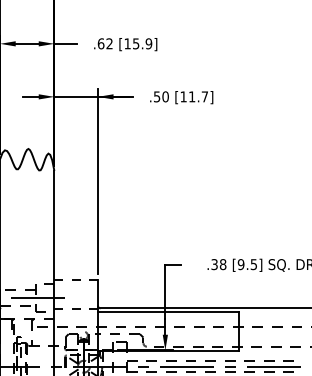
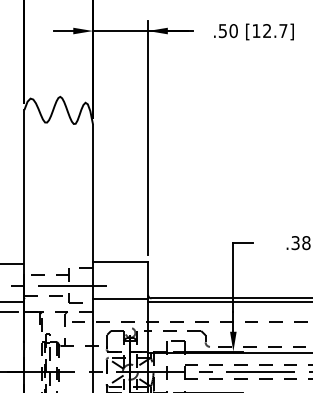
text: (192, 96) -> (267, 30), [11.7] -> [12.7]
line: (76, 279) -> (121, 261), dashed -> solid
line: (76, 309) -> (121, 299), dashed -> solid

